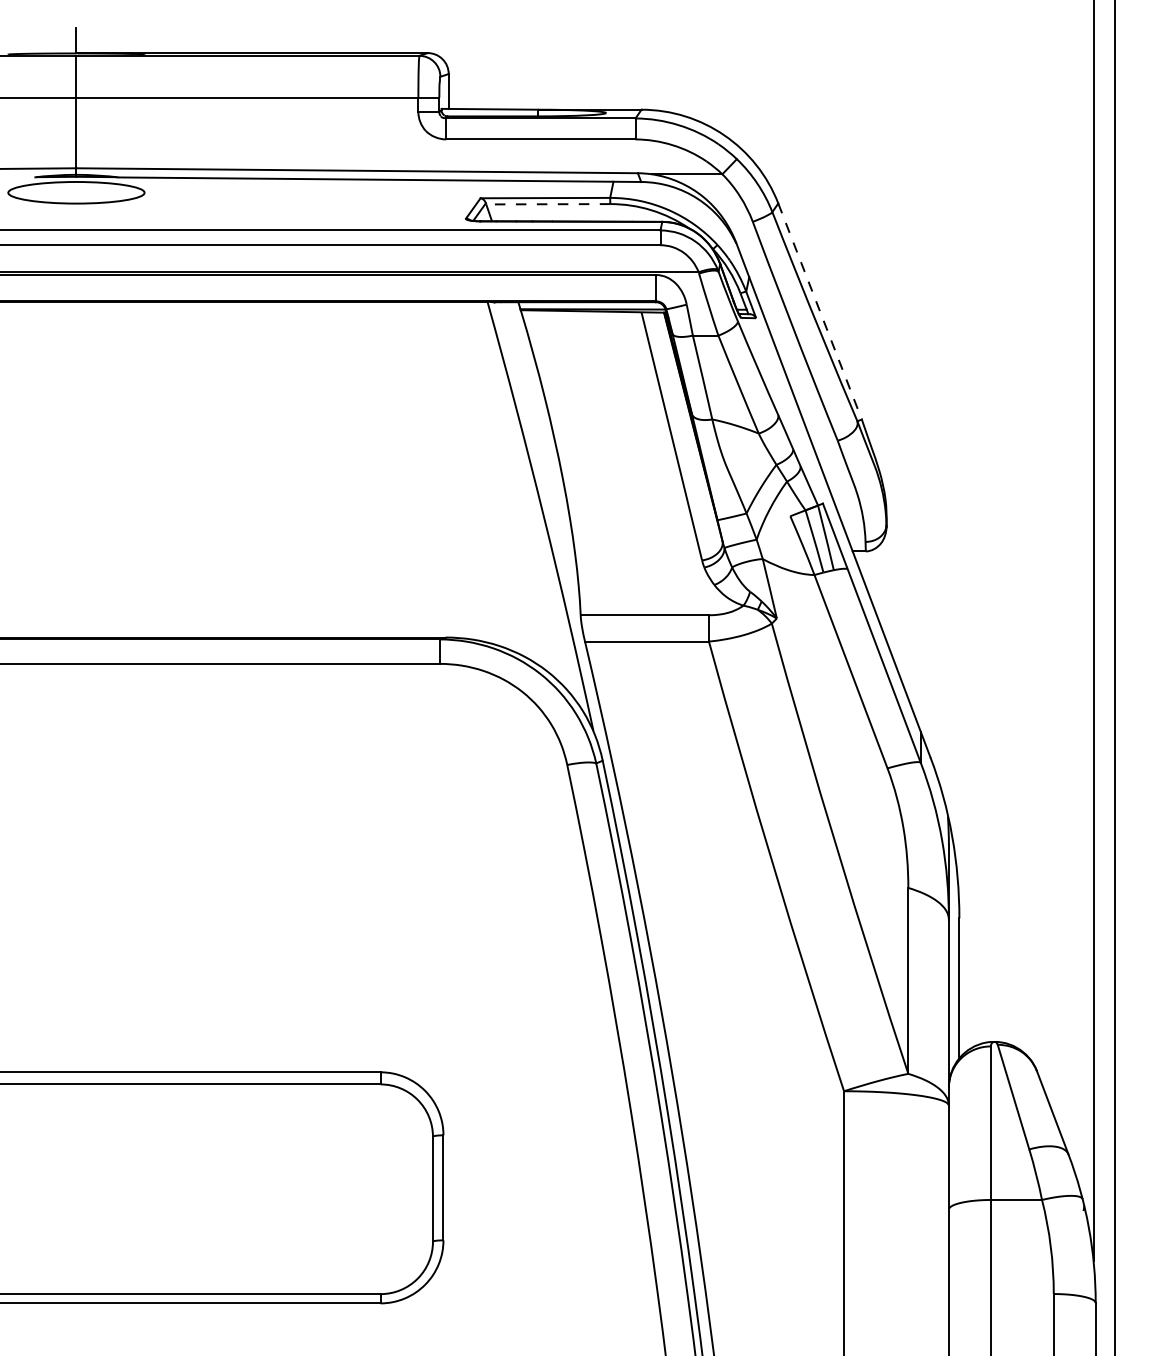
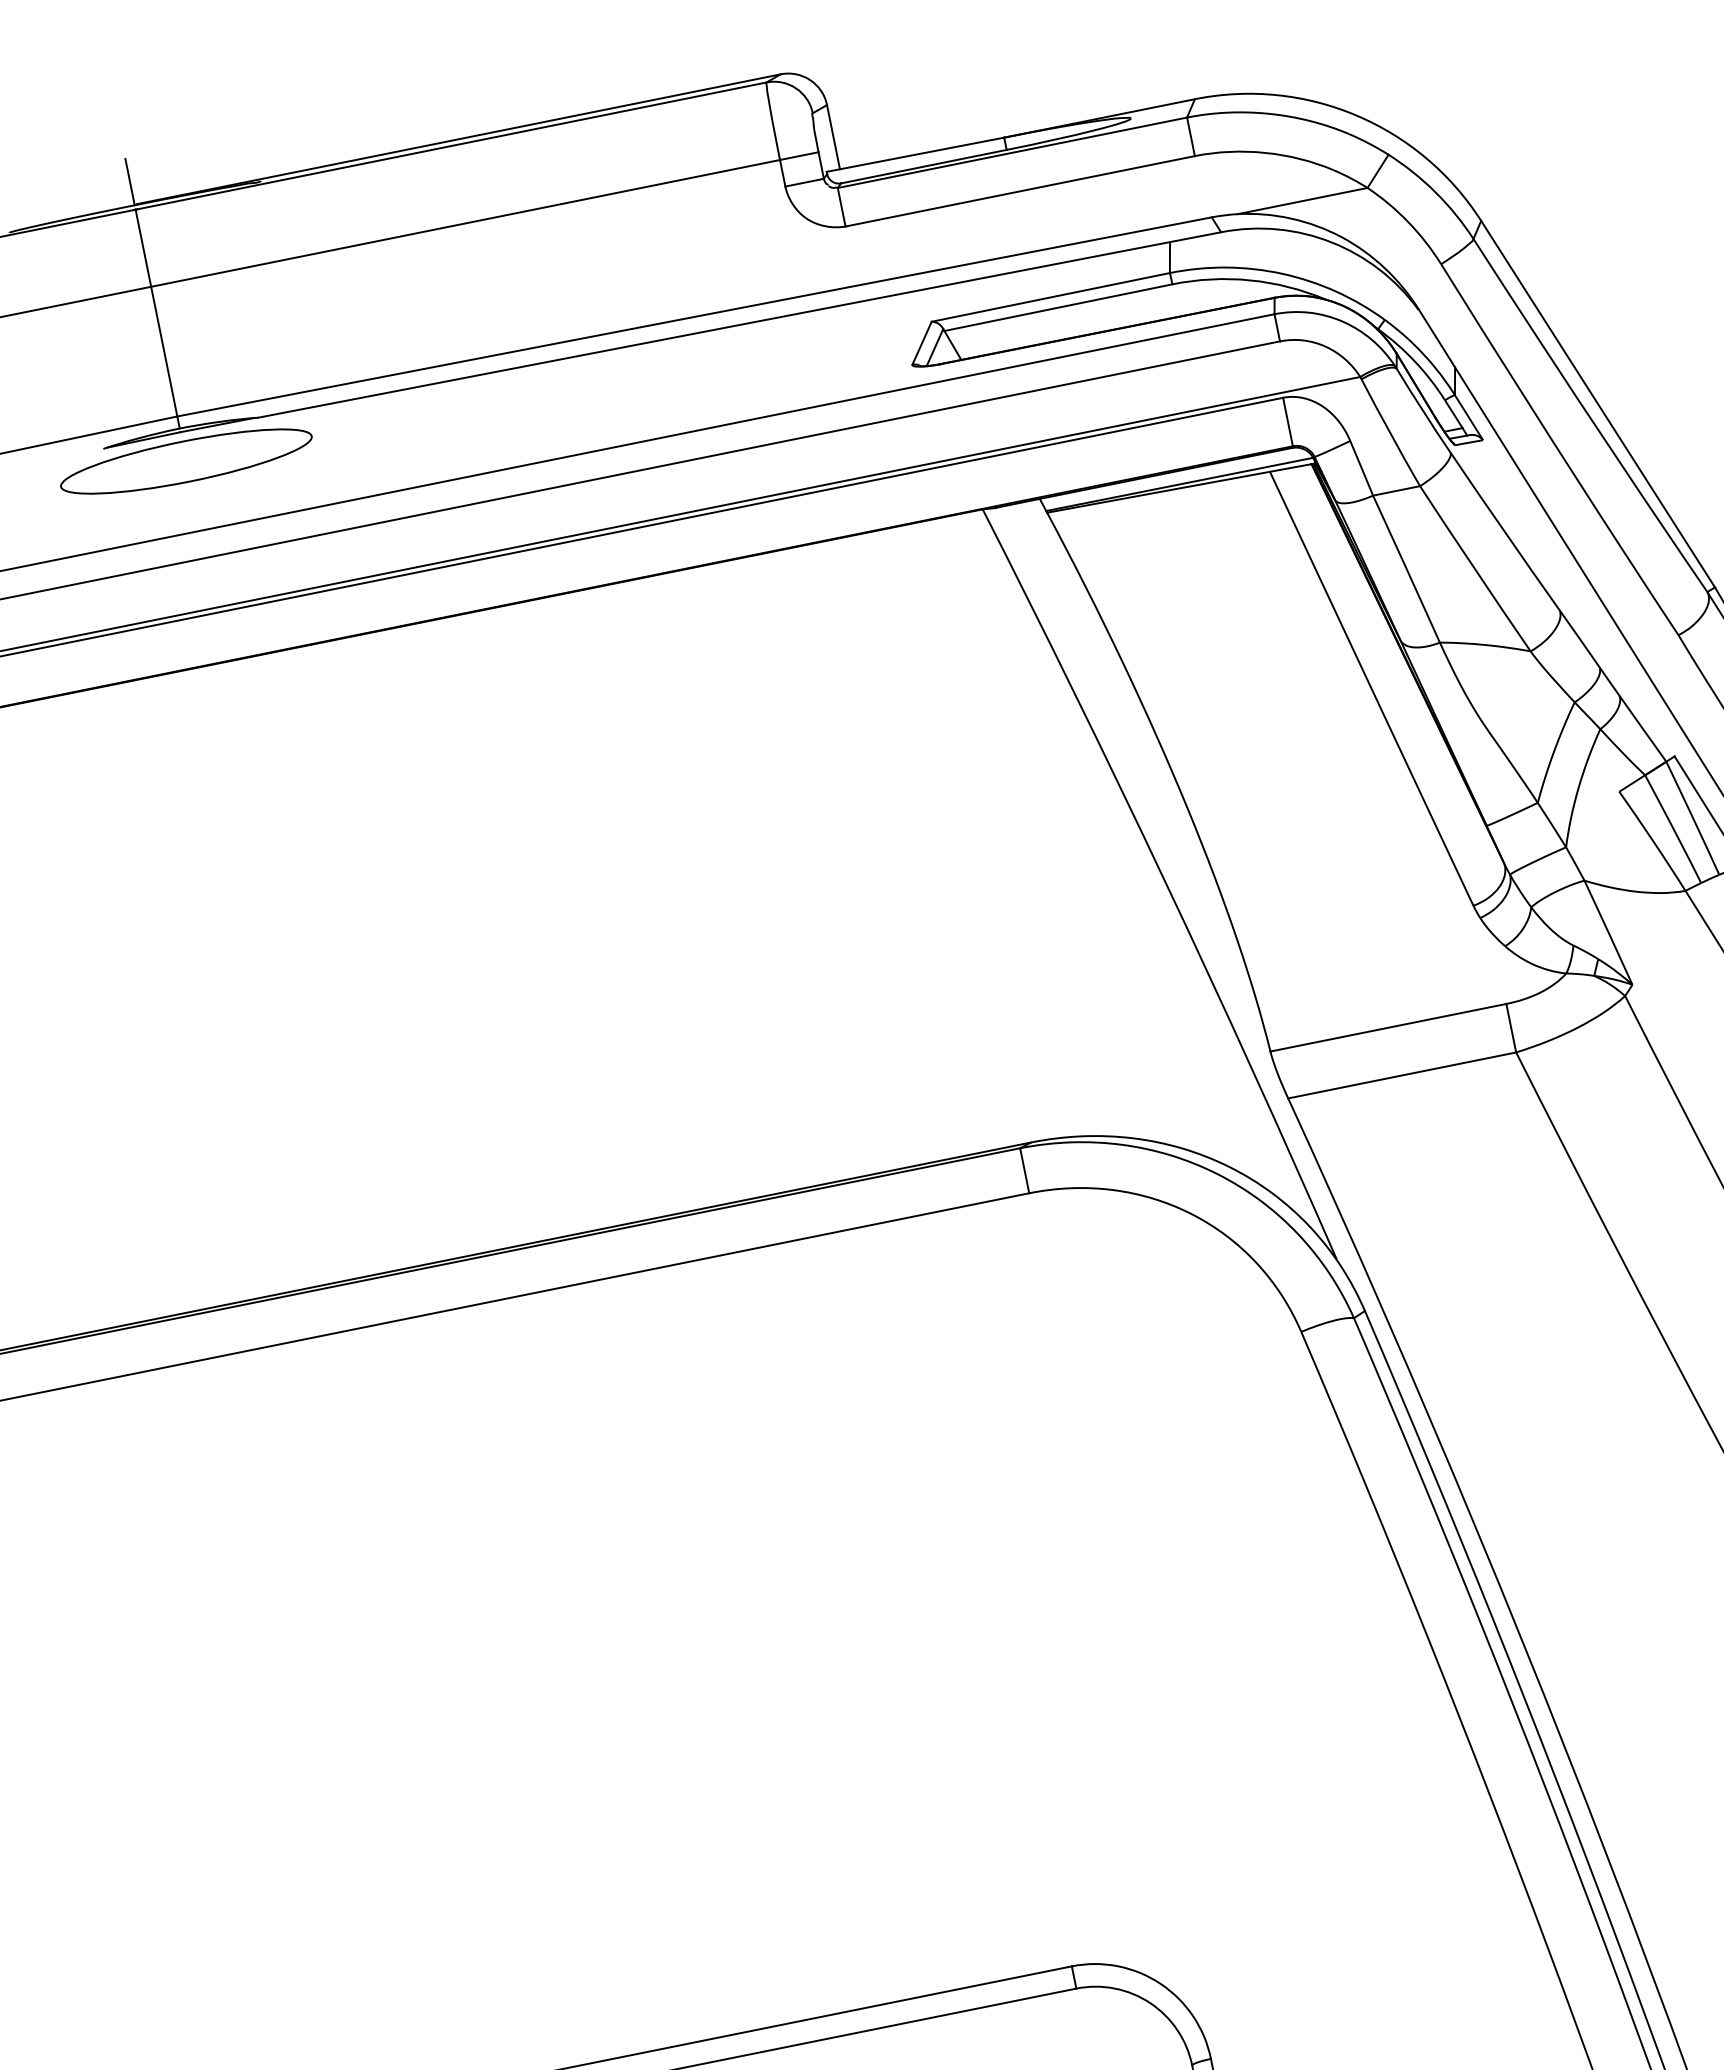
line: (547, 204) -> (1057, 308), dashed -> solid
line: (820, 311) -> (1598, 403), dashed -> solid

